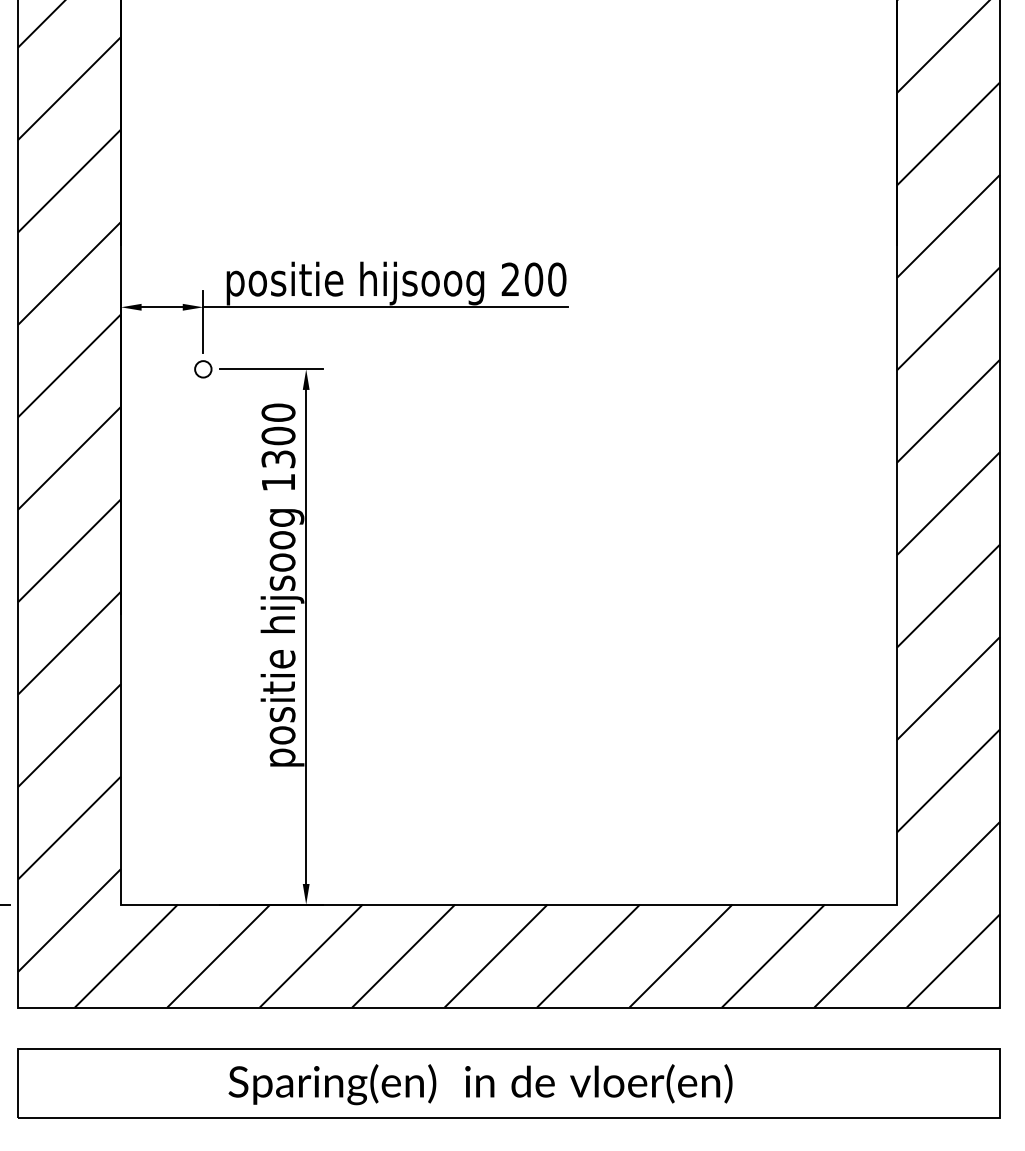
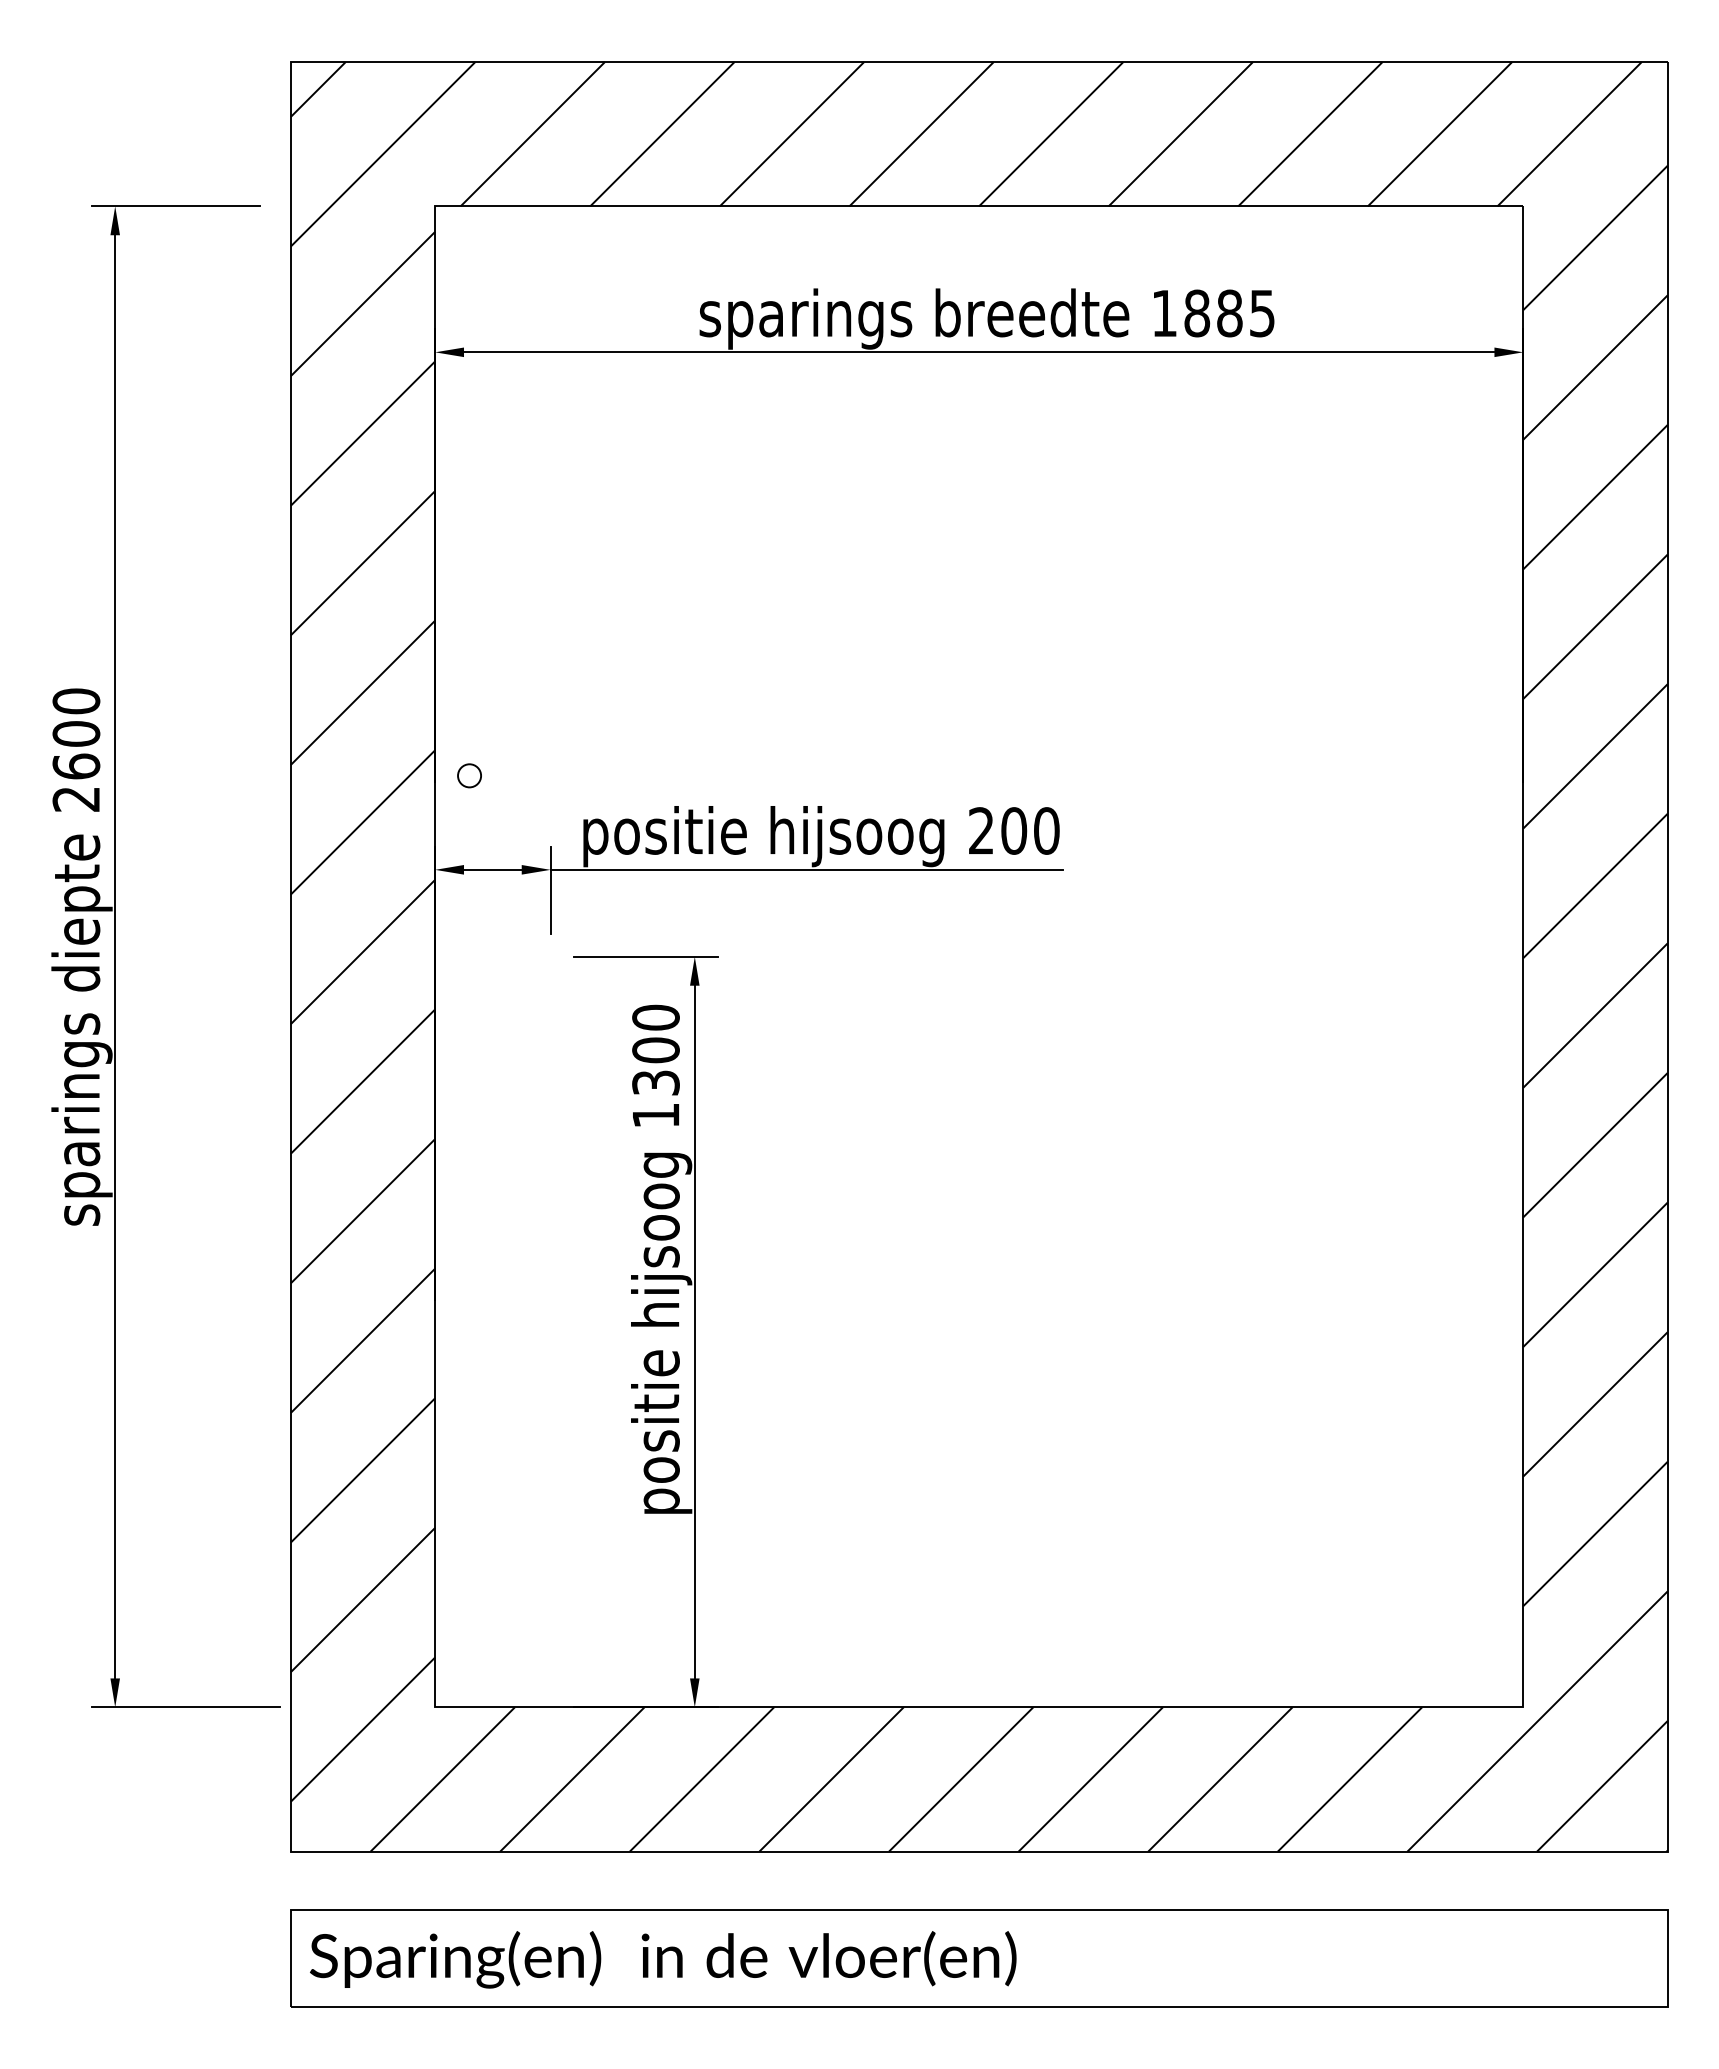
circle: (203, 369) -> (469, 775), moved
text: (480, 1084) -> (663, 1959), moved

